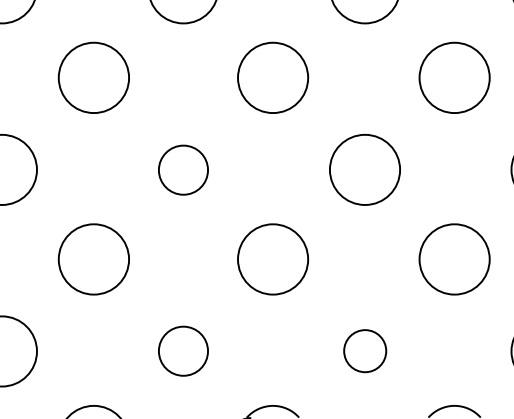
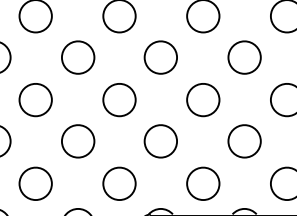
part: (183, 170) -> (119, 100), size x1.43
part: (183, 350) -> (119, 183), size x1.43
part: (365, 350) -> (203, 183), size x1.67

